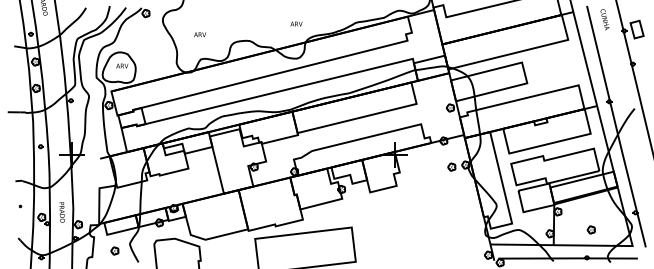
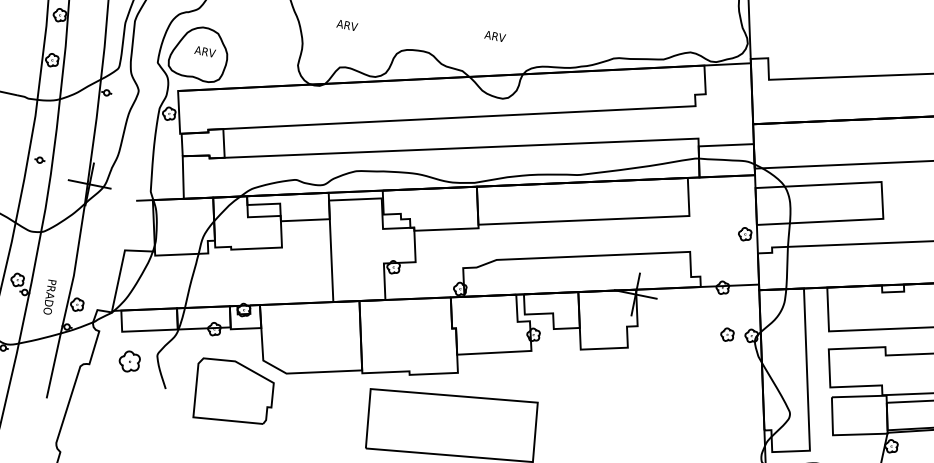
text: (296, 23) -> (495, 35), moved
text: (61, 212) -> (48, 297), moved
part: (114, 250) -> (129, 360), size x1.6

